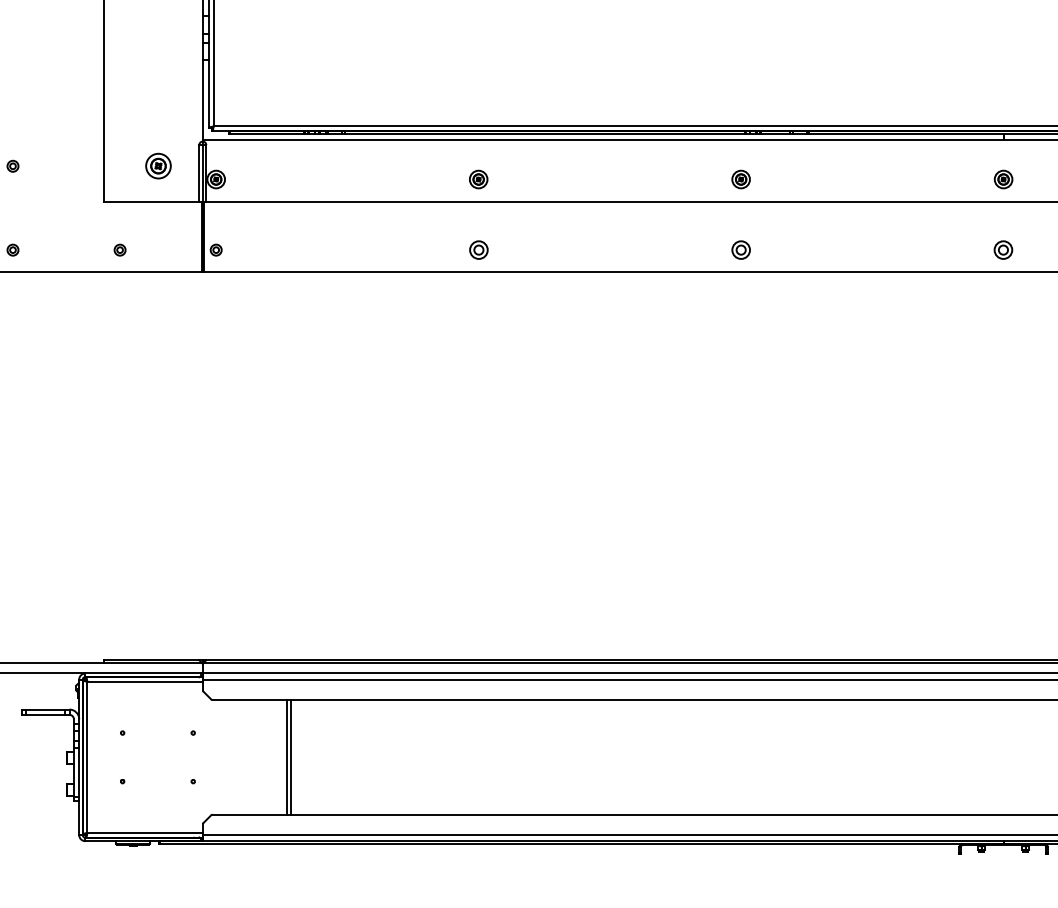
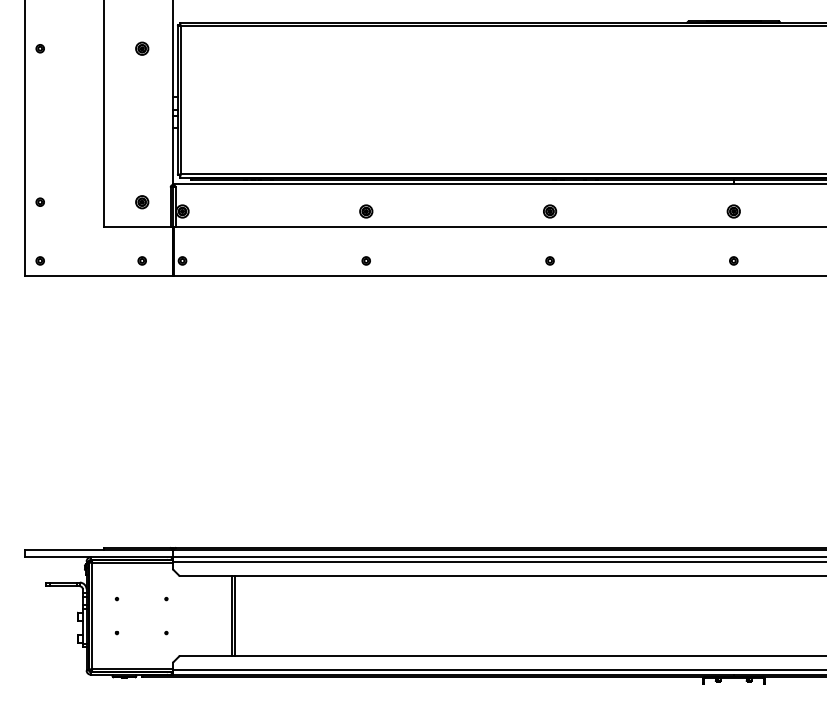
part: (159, 166) -> (142, 202), size x0.71
part: (119, 249) -> (141, 260), moved
part: (477, 249) -> (365, 260), size x0.62
part: (740, 249) -> (549, 260), size x0.62
part: (1003, 249) -> (733, 260), size x0.62

